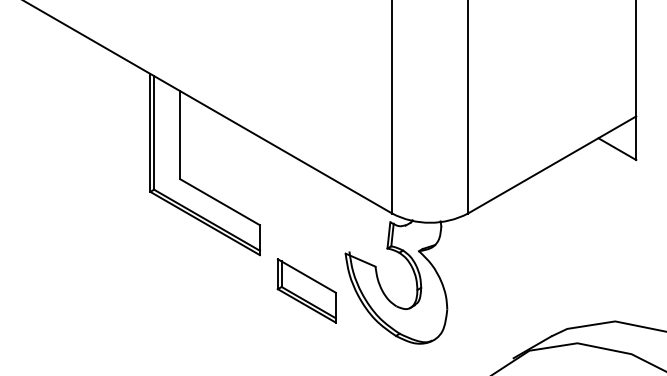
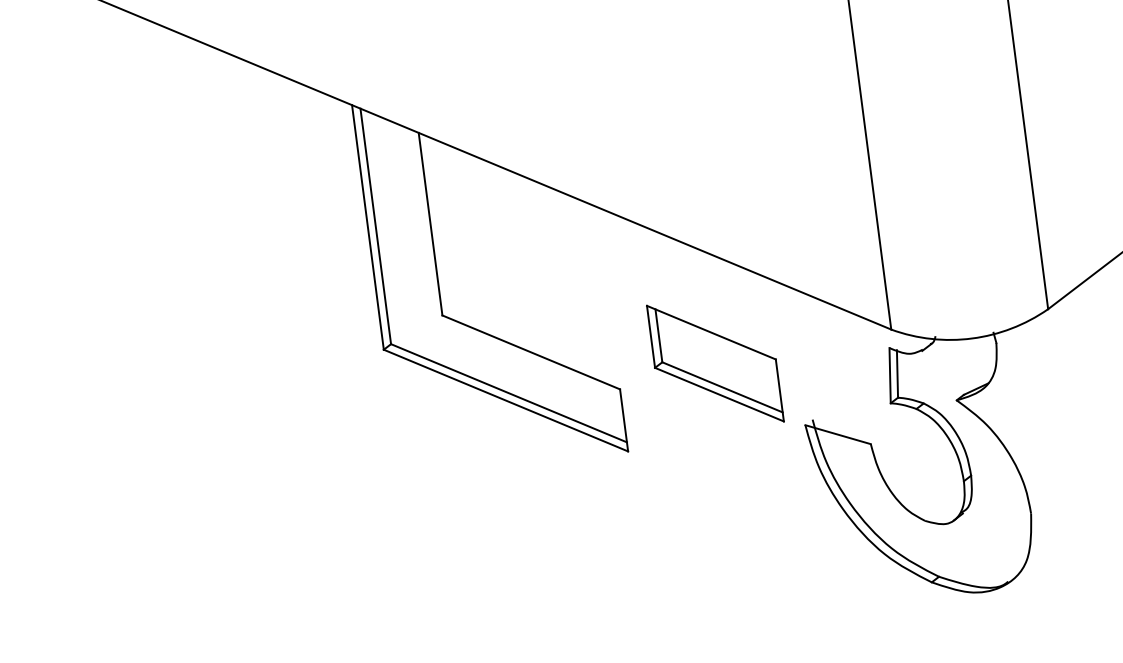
part: (306, 290) -> (714, 362), moved

